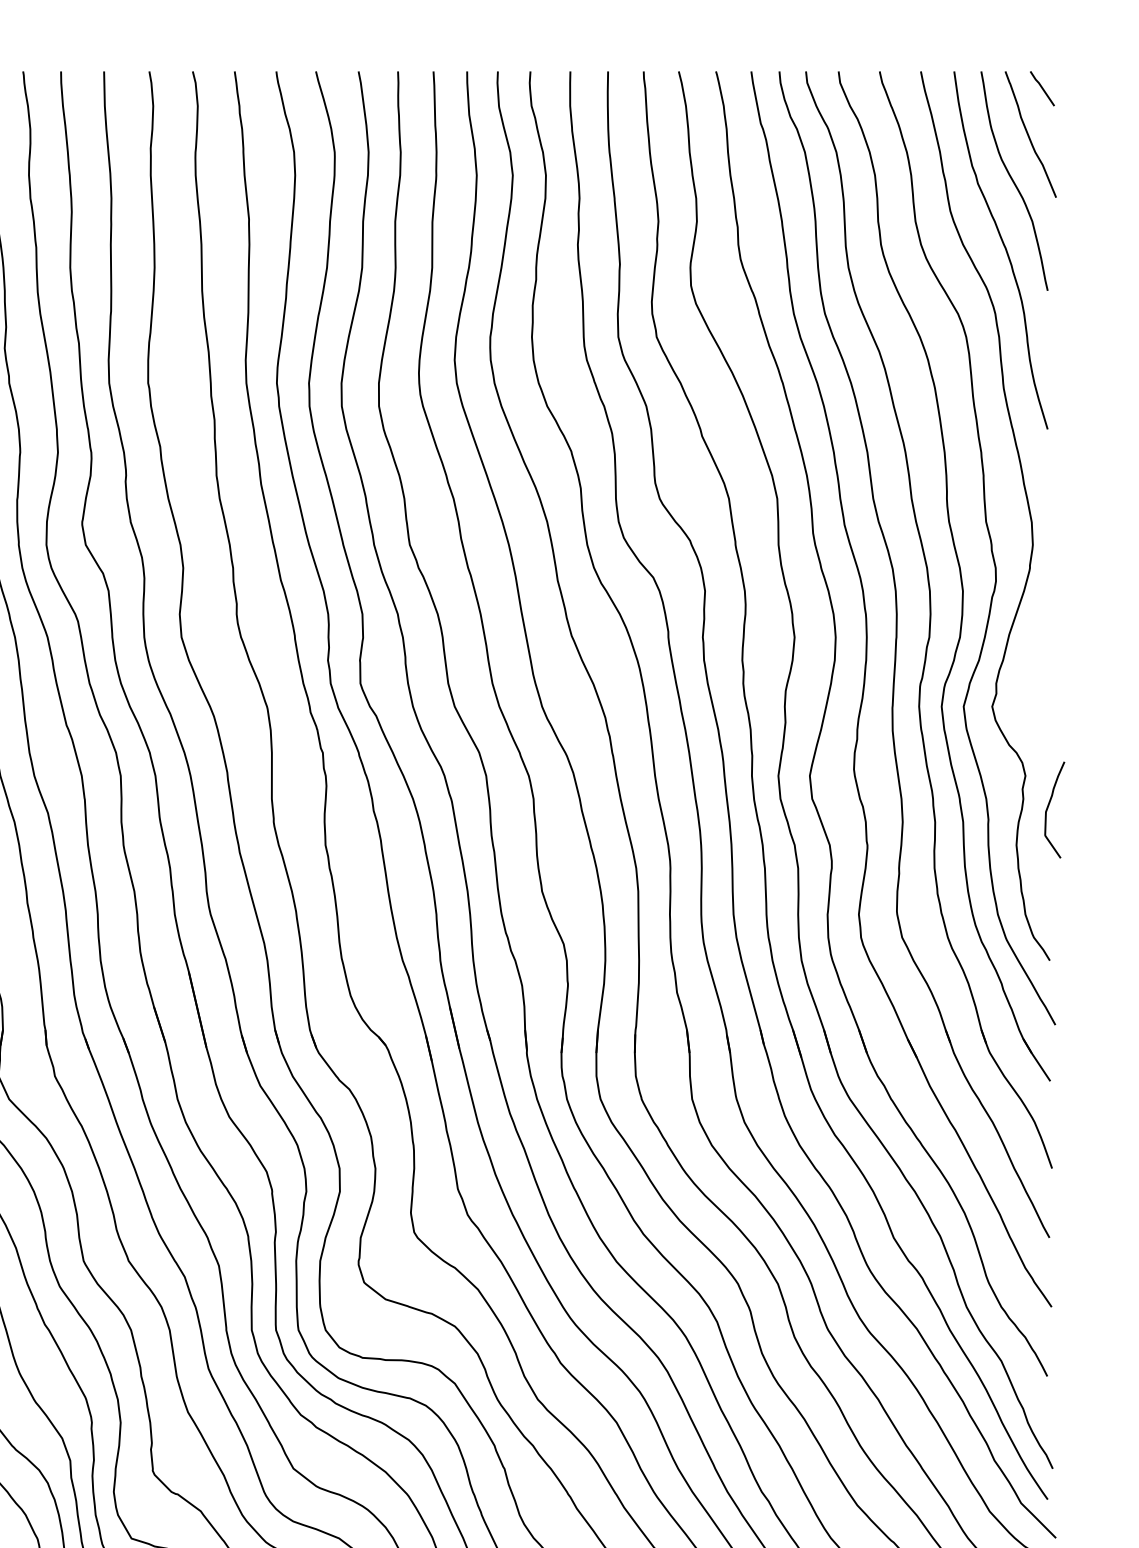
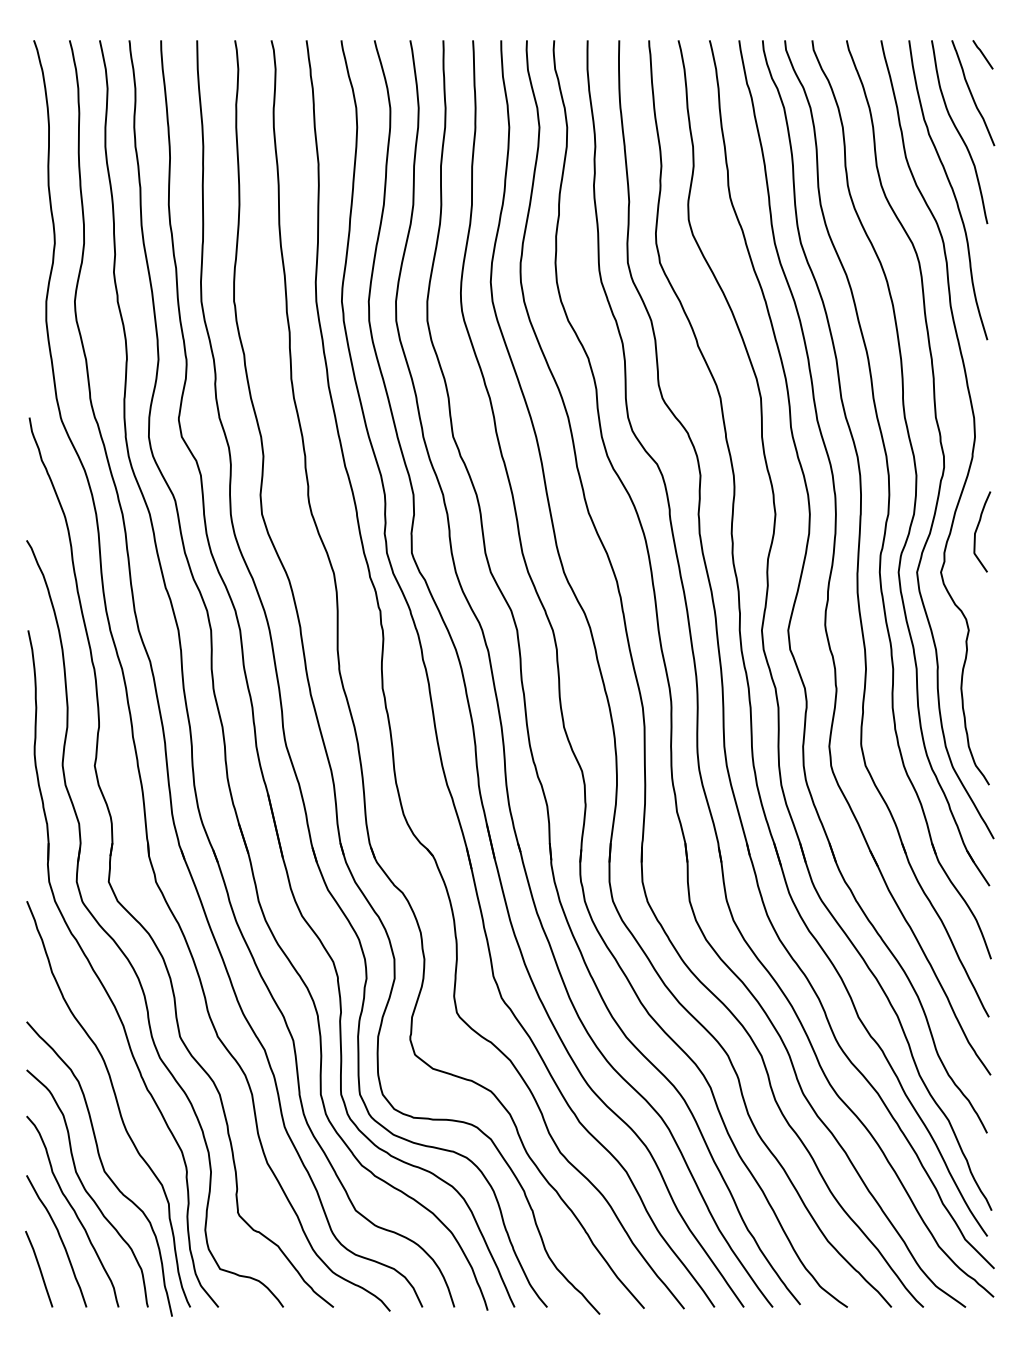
curve: (1048, 808) -> (977, 530), moved

